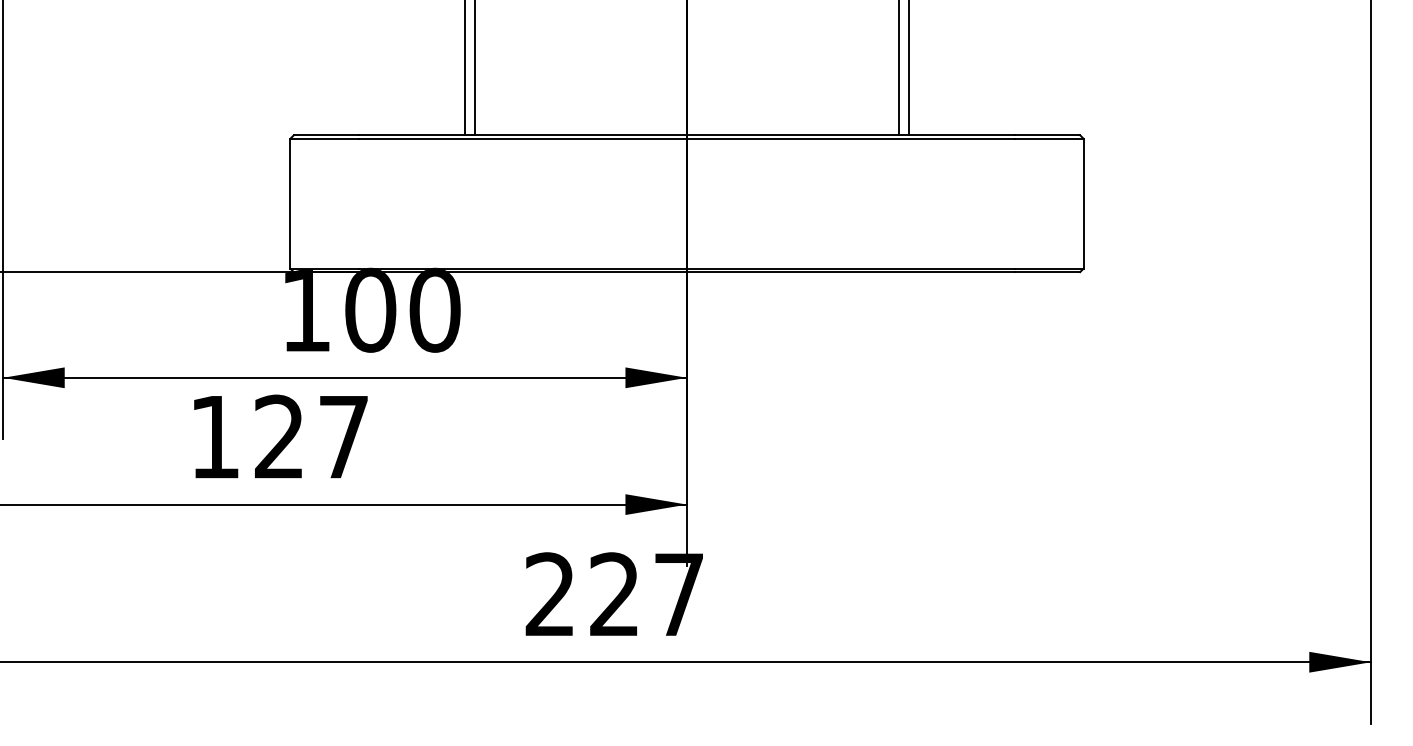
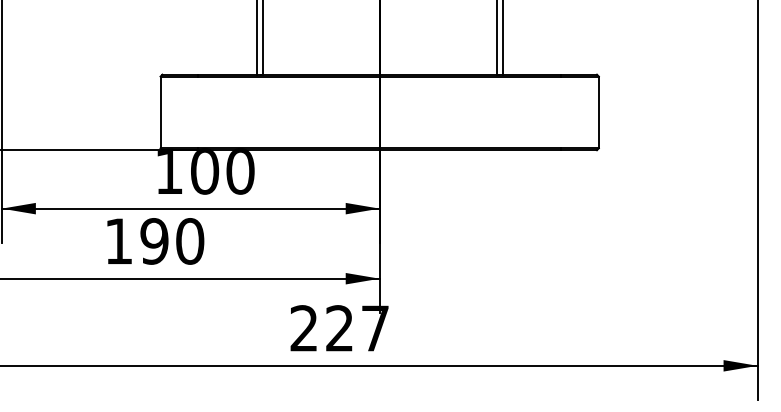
text: (311, 437) -> (172, 241), 127 -> 190

